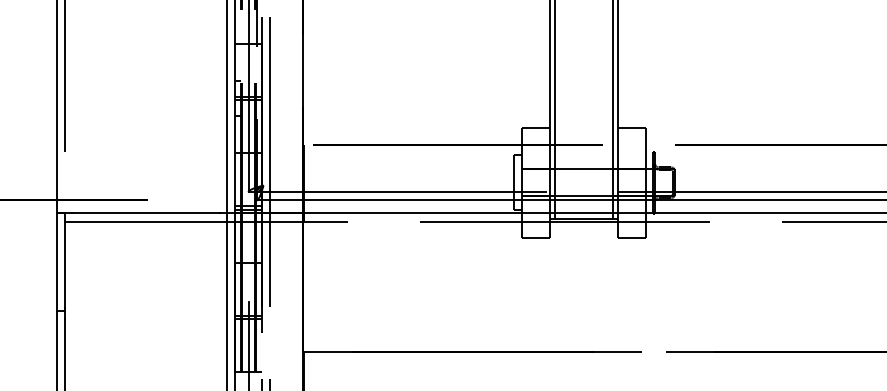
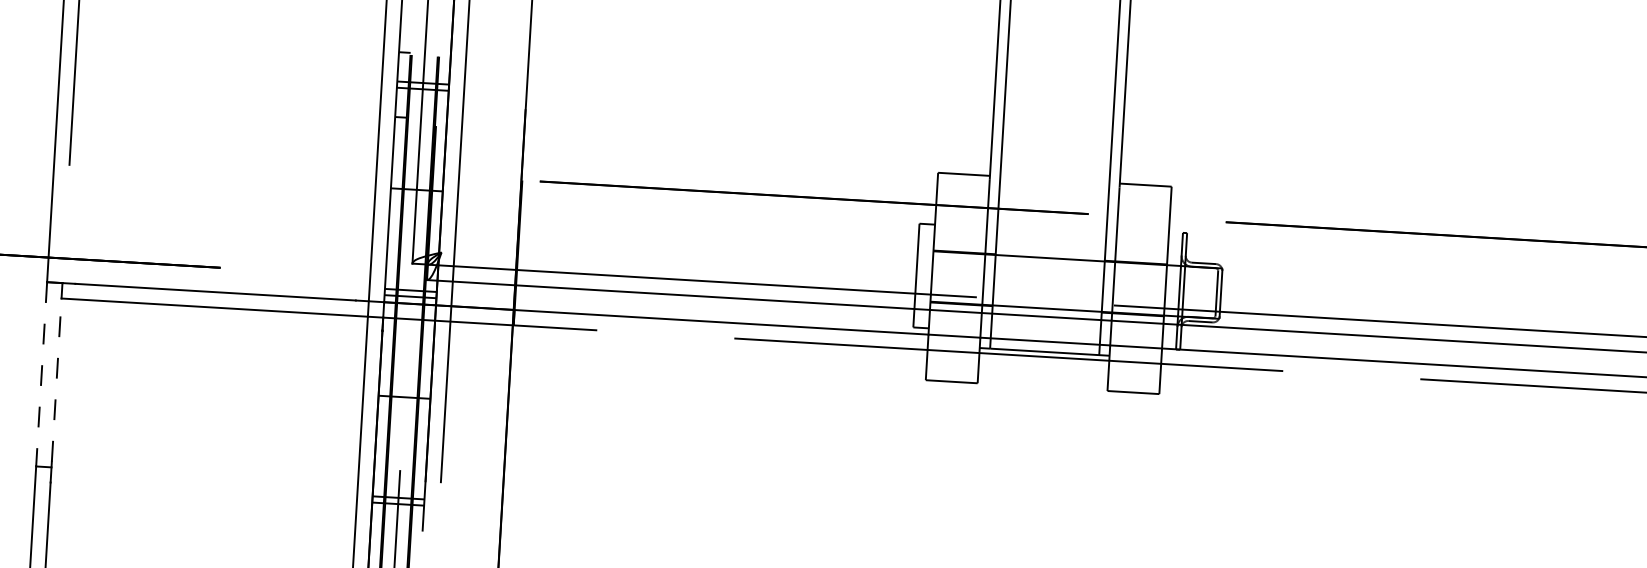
line: (56, 262) -> (40, 375), solid -> dashed
line: (65, 264) -> (57, 379), solid -> dashed

